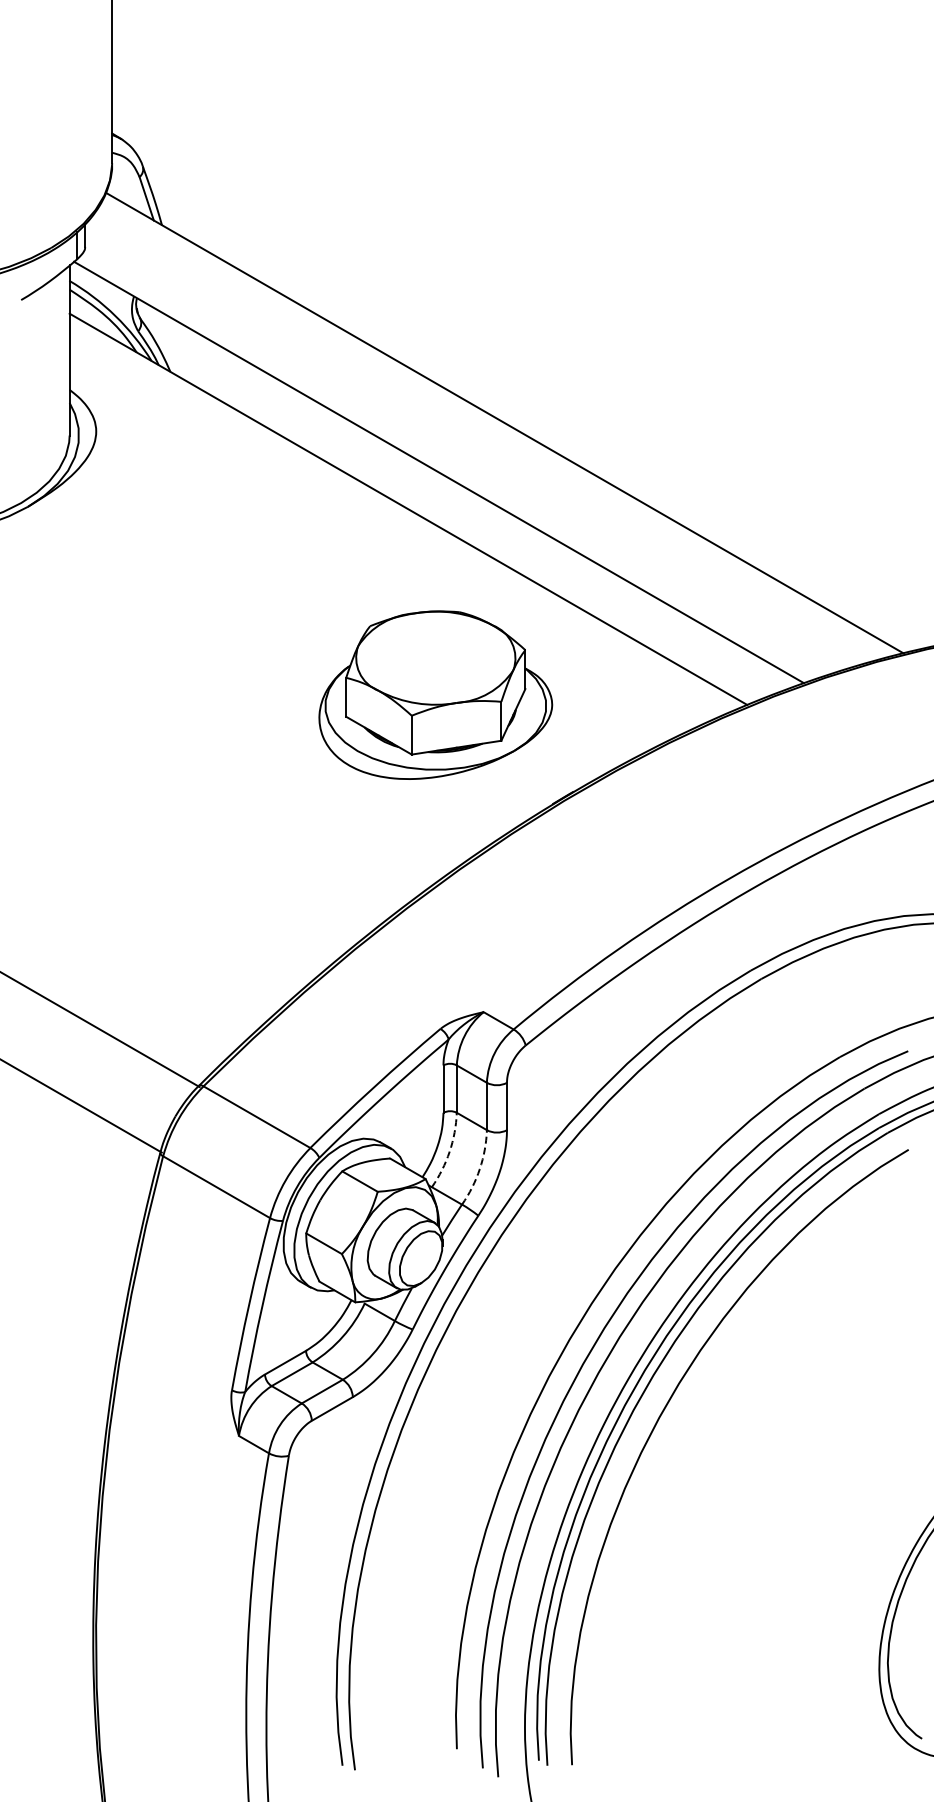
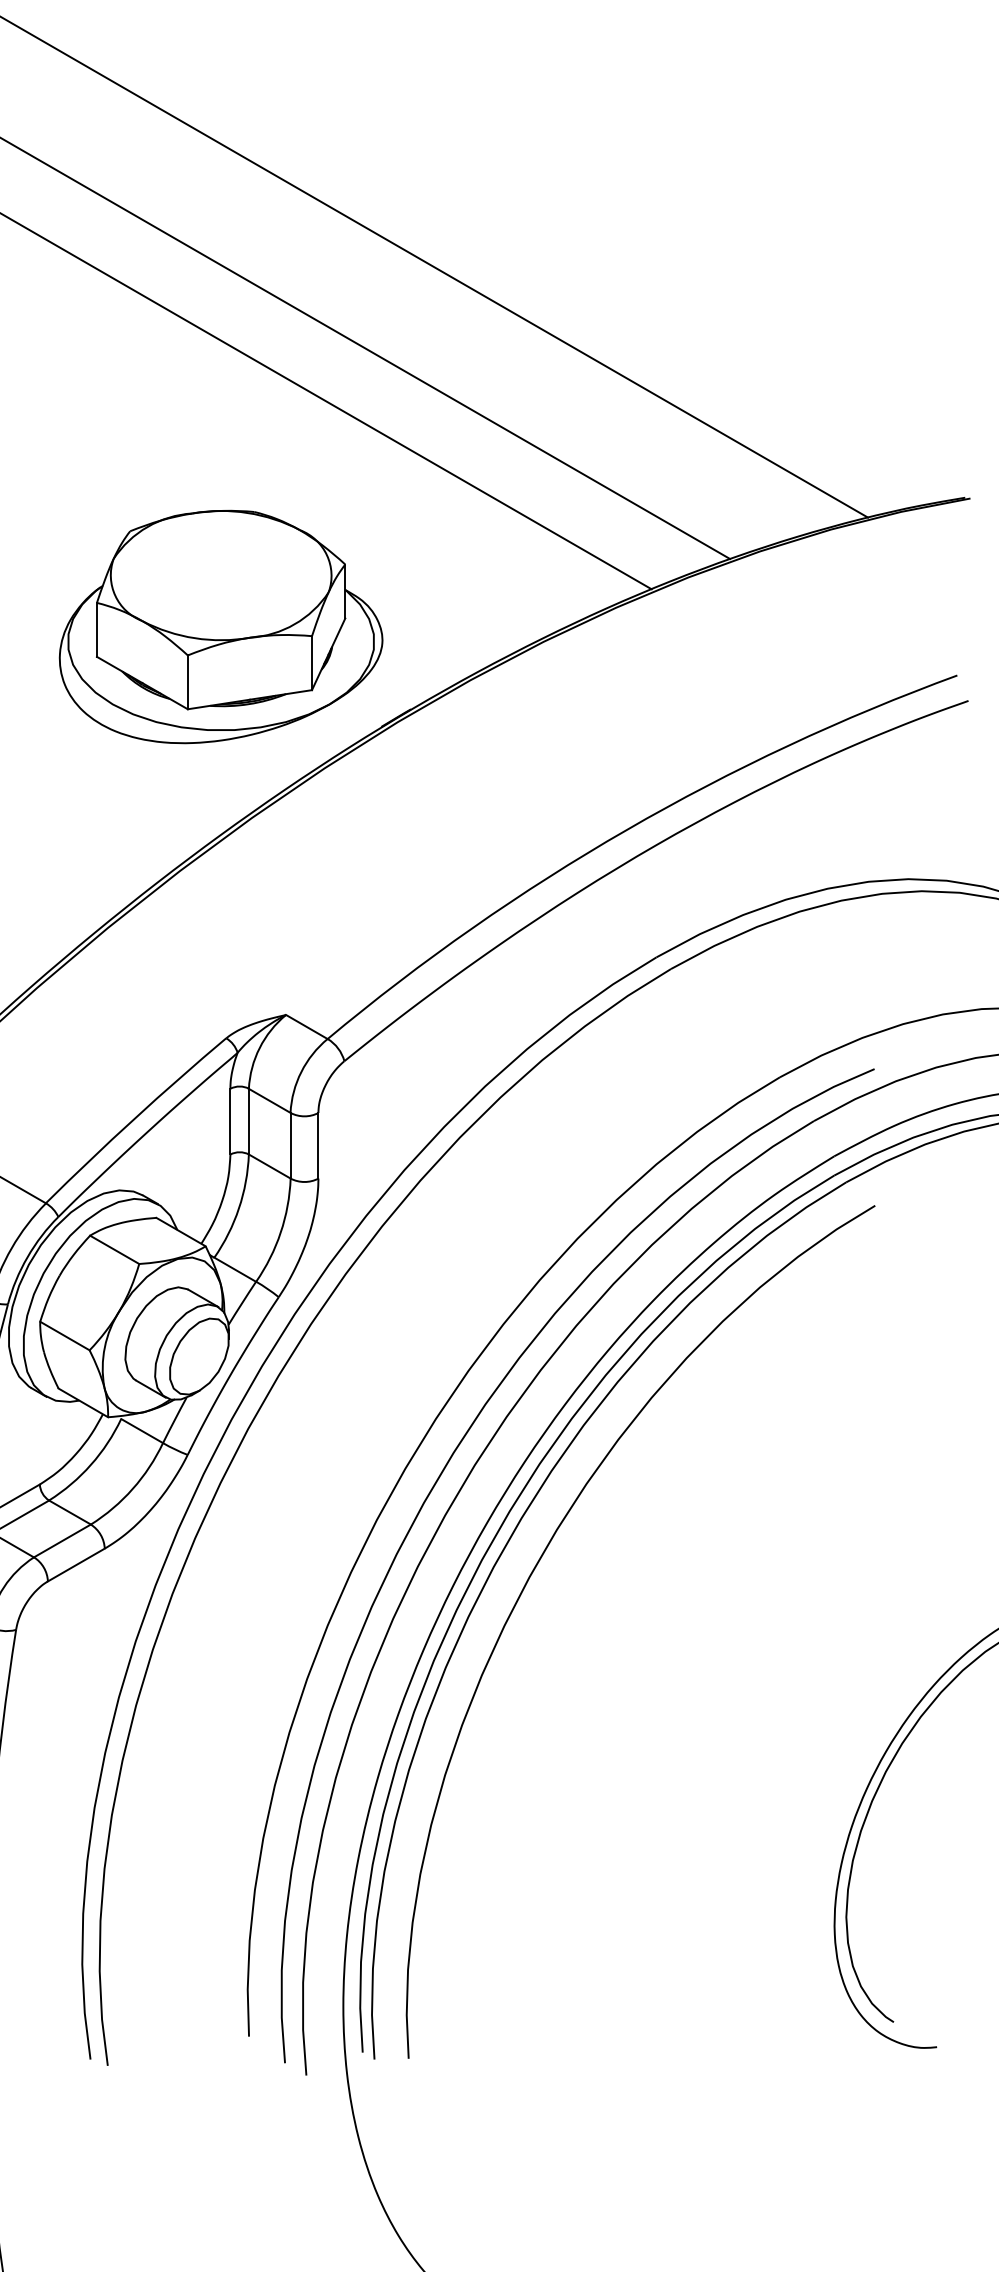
part: (435, 694) -> (220, 625), moved
arc: (449, 1151) -> (238, 1208), dashed -> solid
arc: (479, 1169) -> (280, 1233), dashed -> solid

